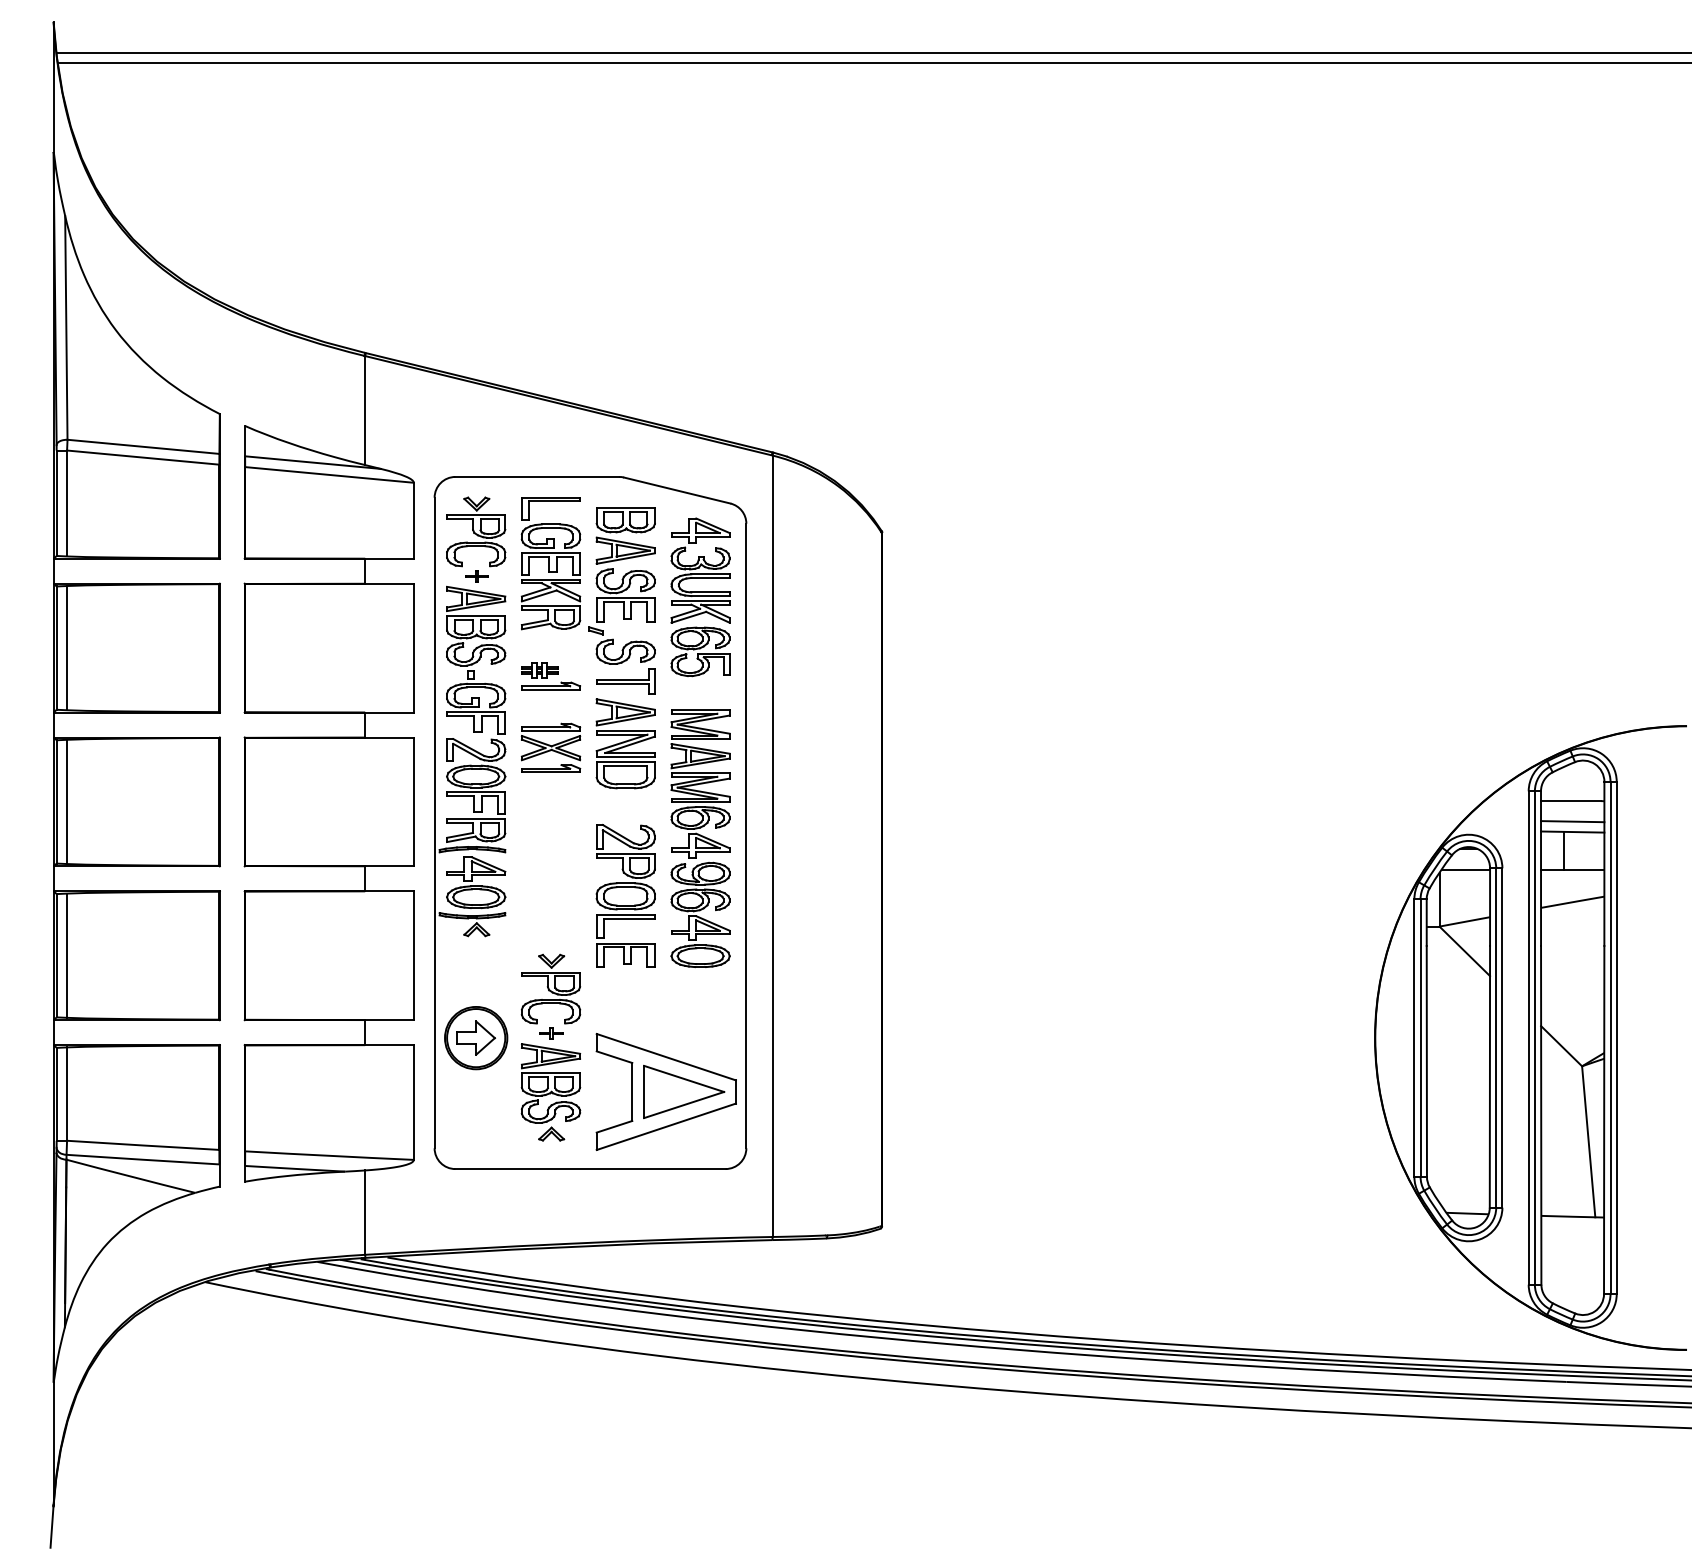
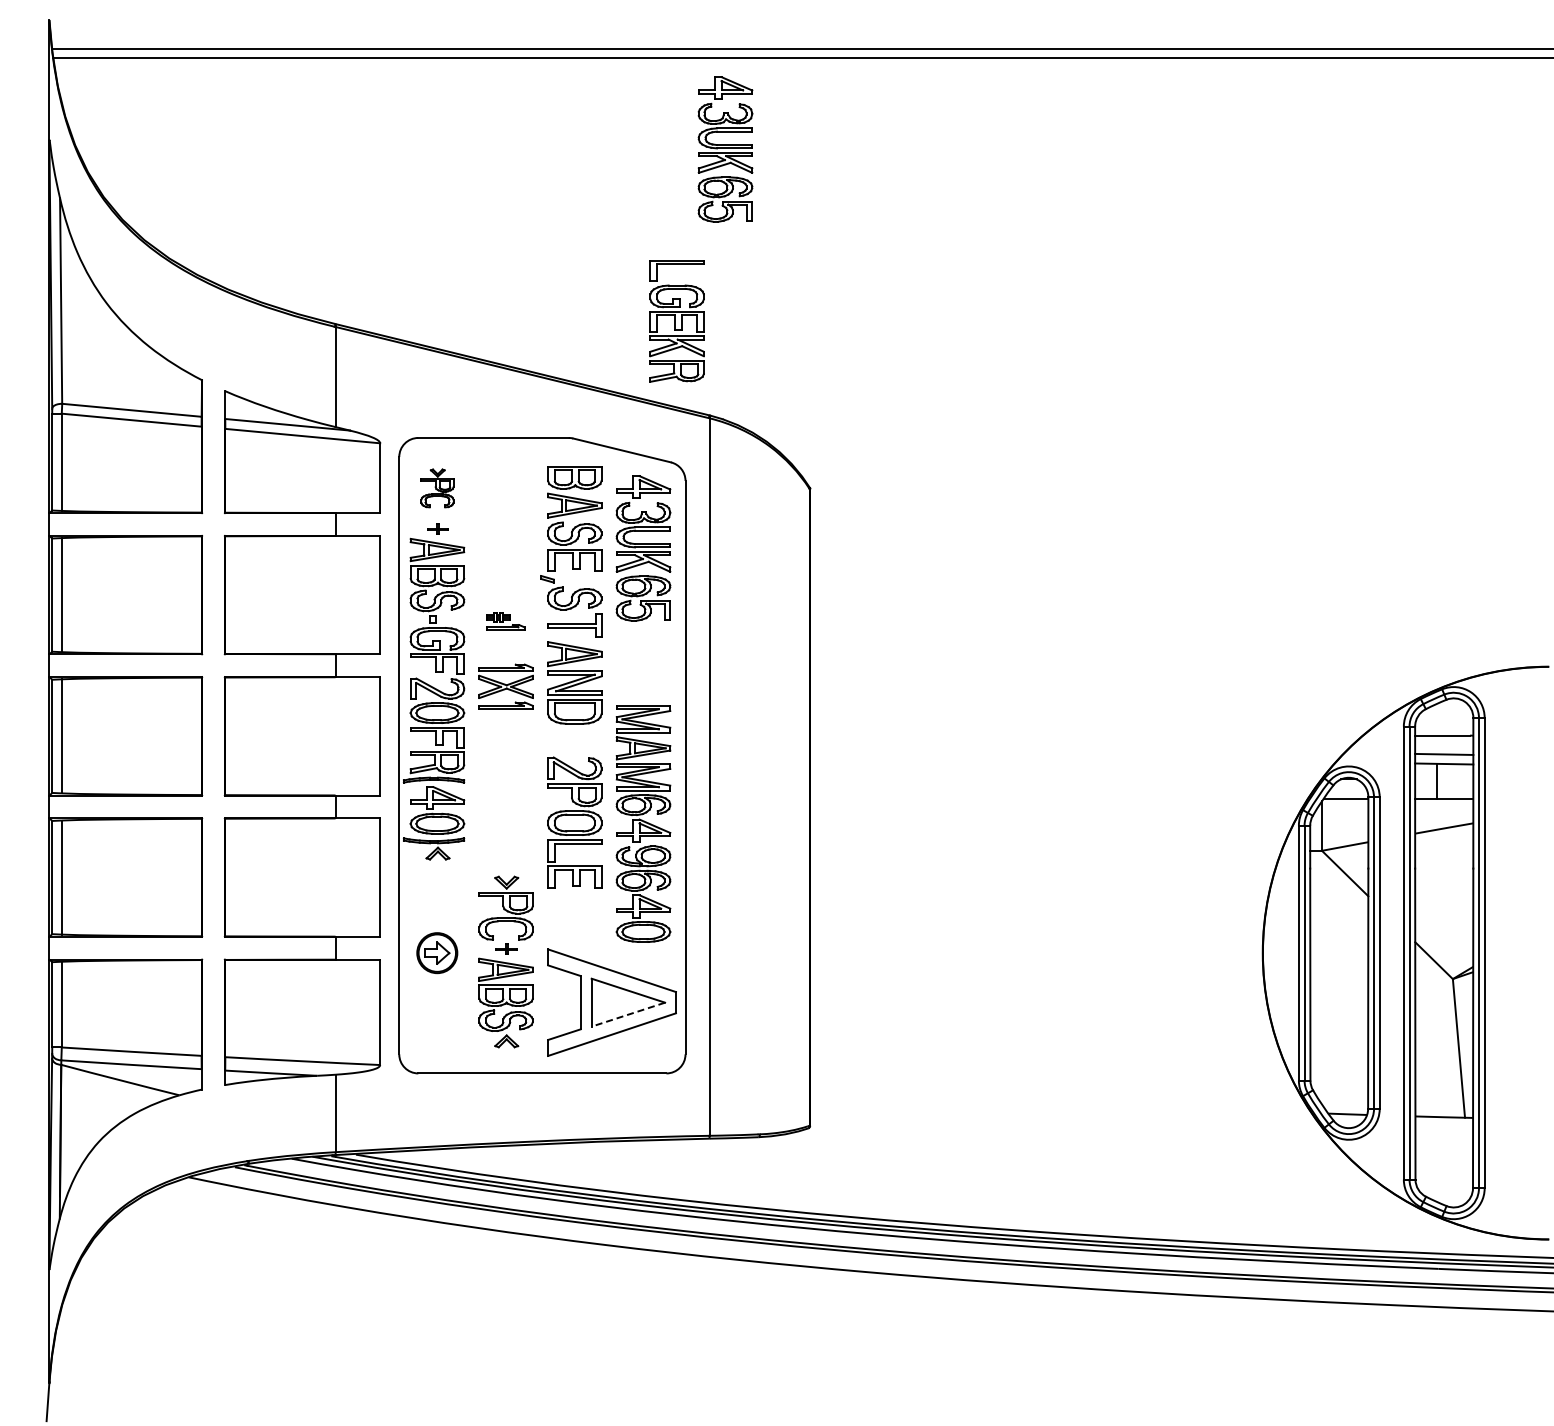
part: (789, 162) -> (725, 149), added
part: (476, 531) -> (437, 488), size x0.6
part: (550, 563) -> (676, 321), moved
part: (550, 675) -> (505, 620), size x0.7
part: (700, 838) -> (643, 823), moved
part: (475, 1037) -> (436, 952), size x0.7
line: (684, 1104) -> (628, 1014), solid -> dashed

